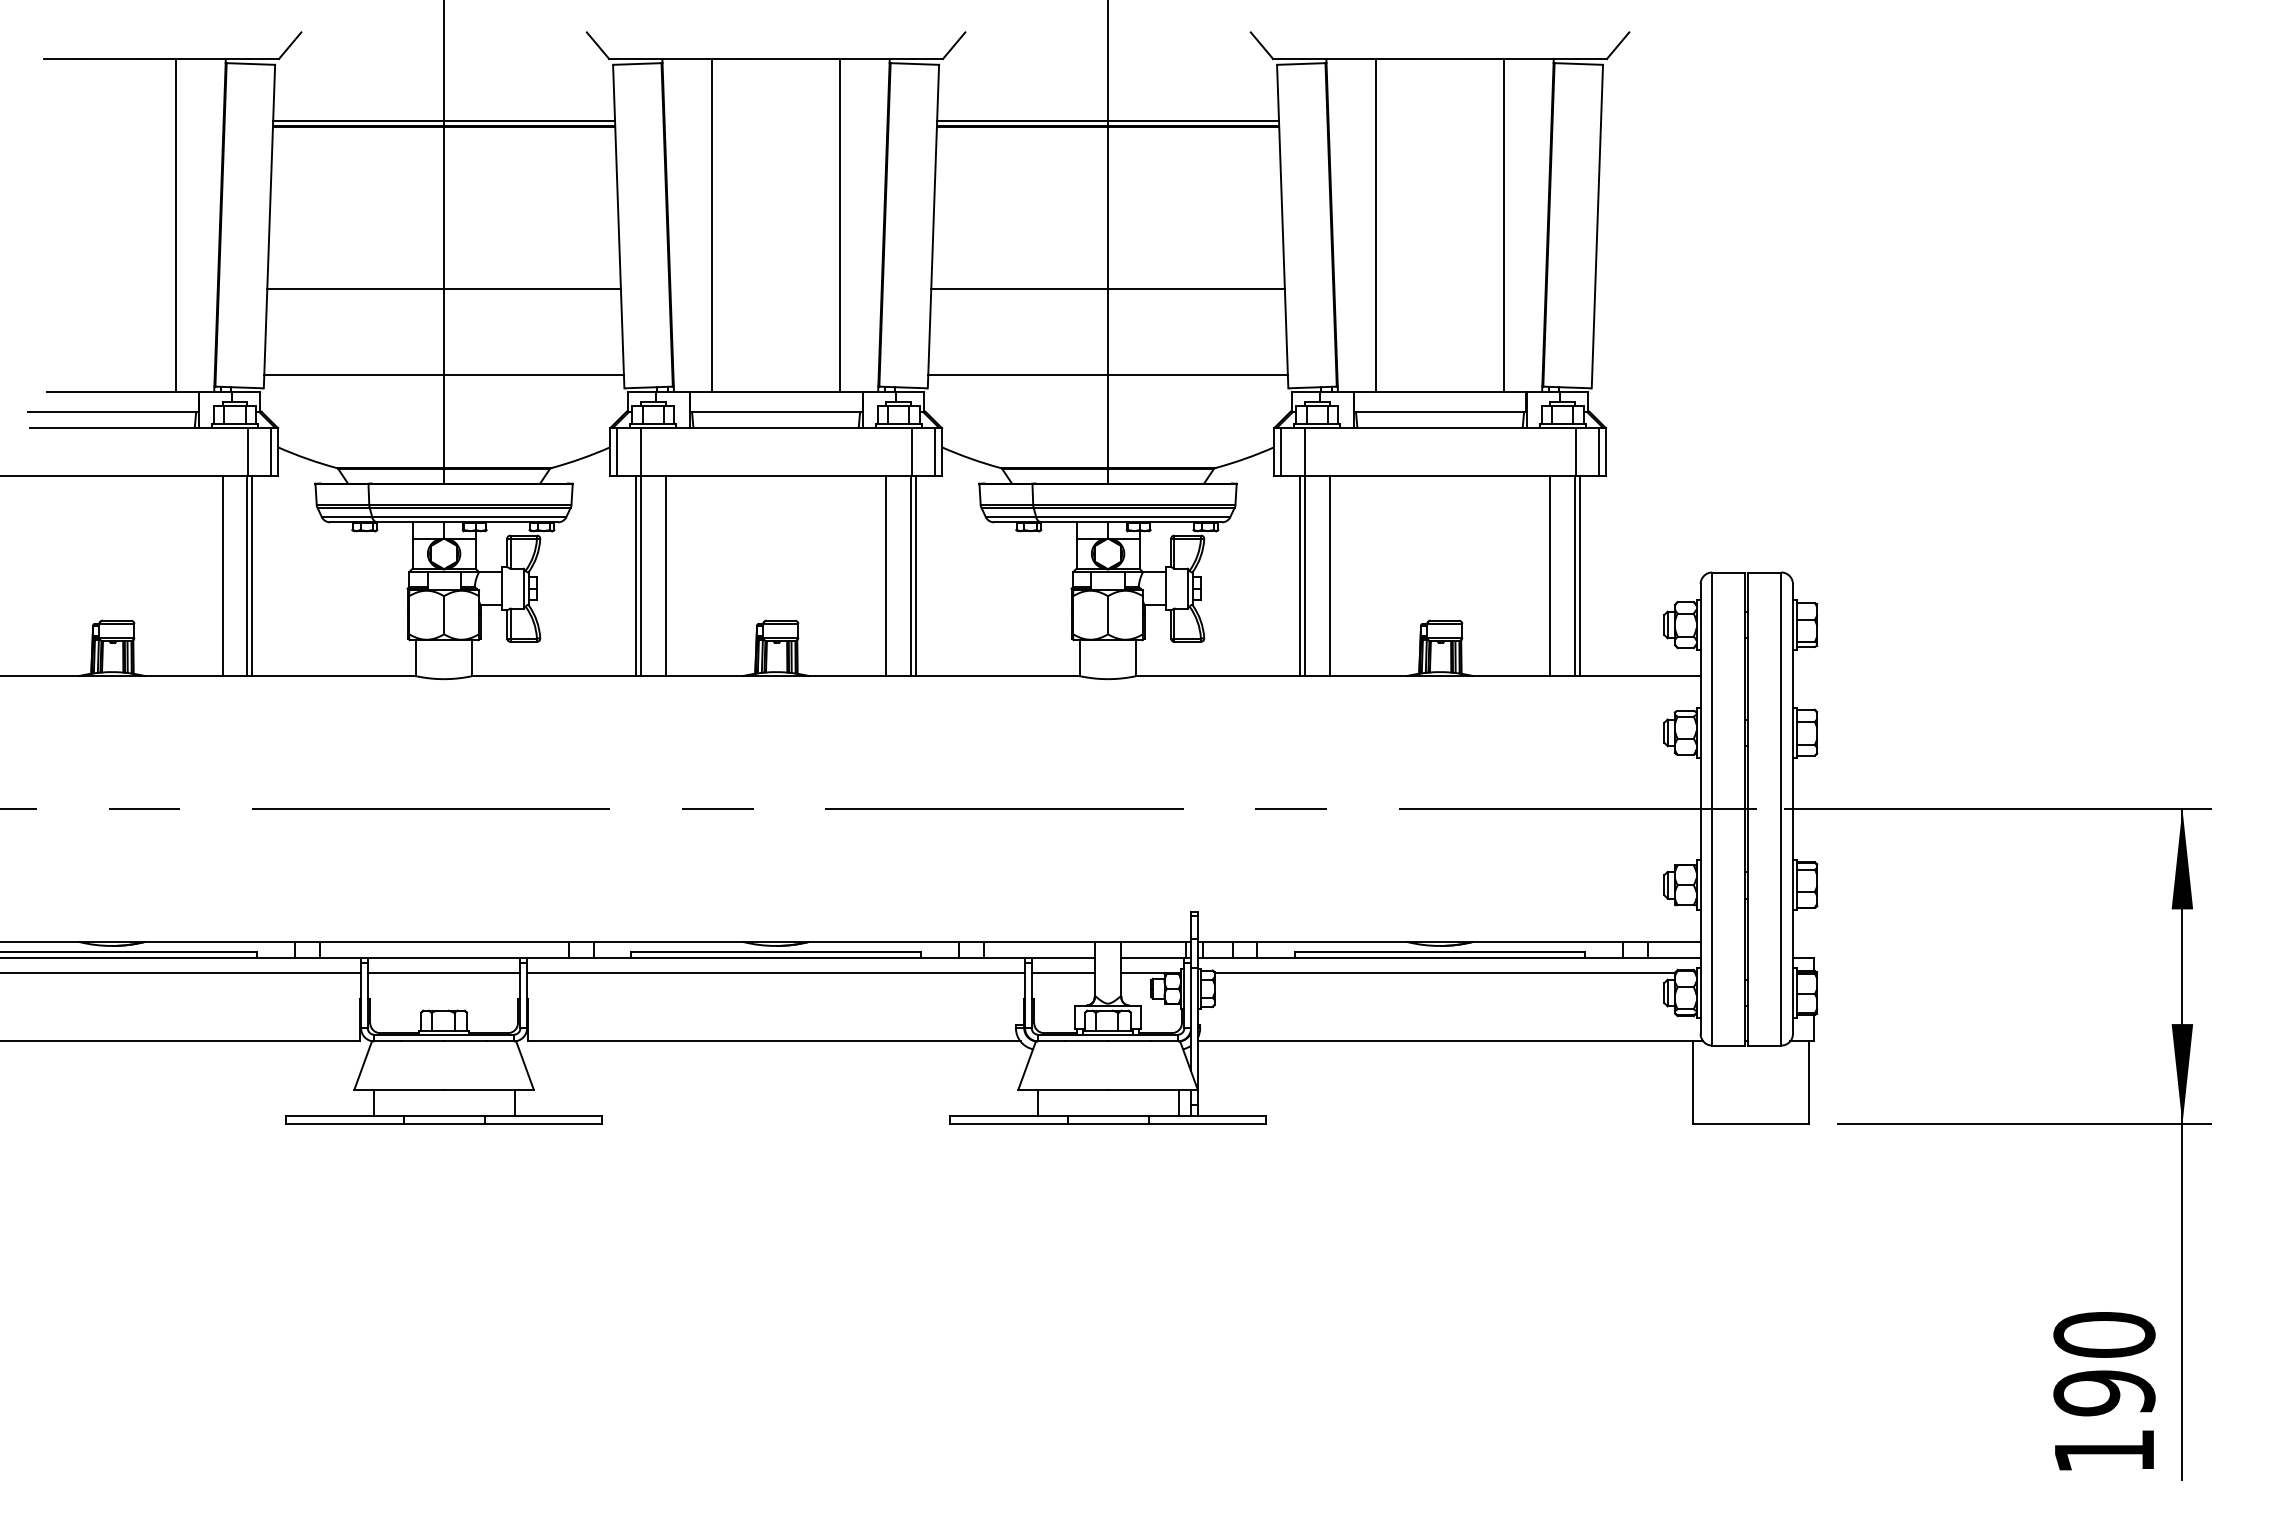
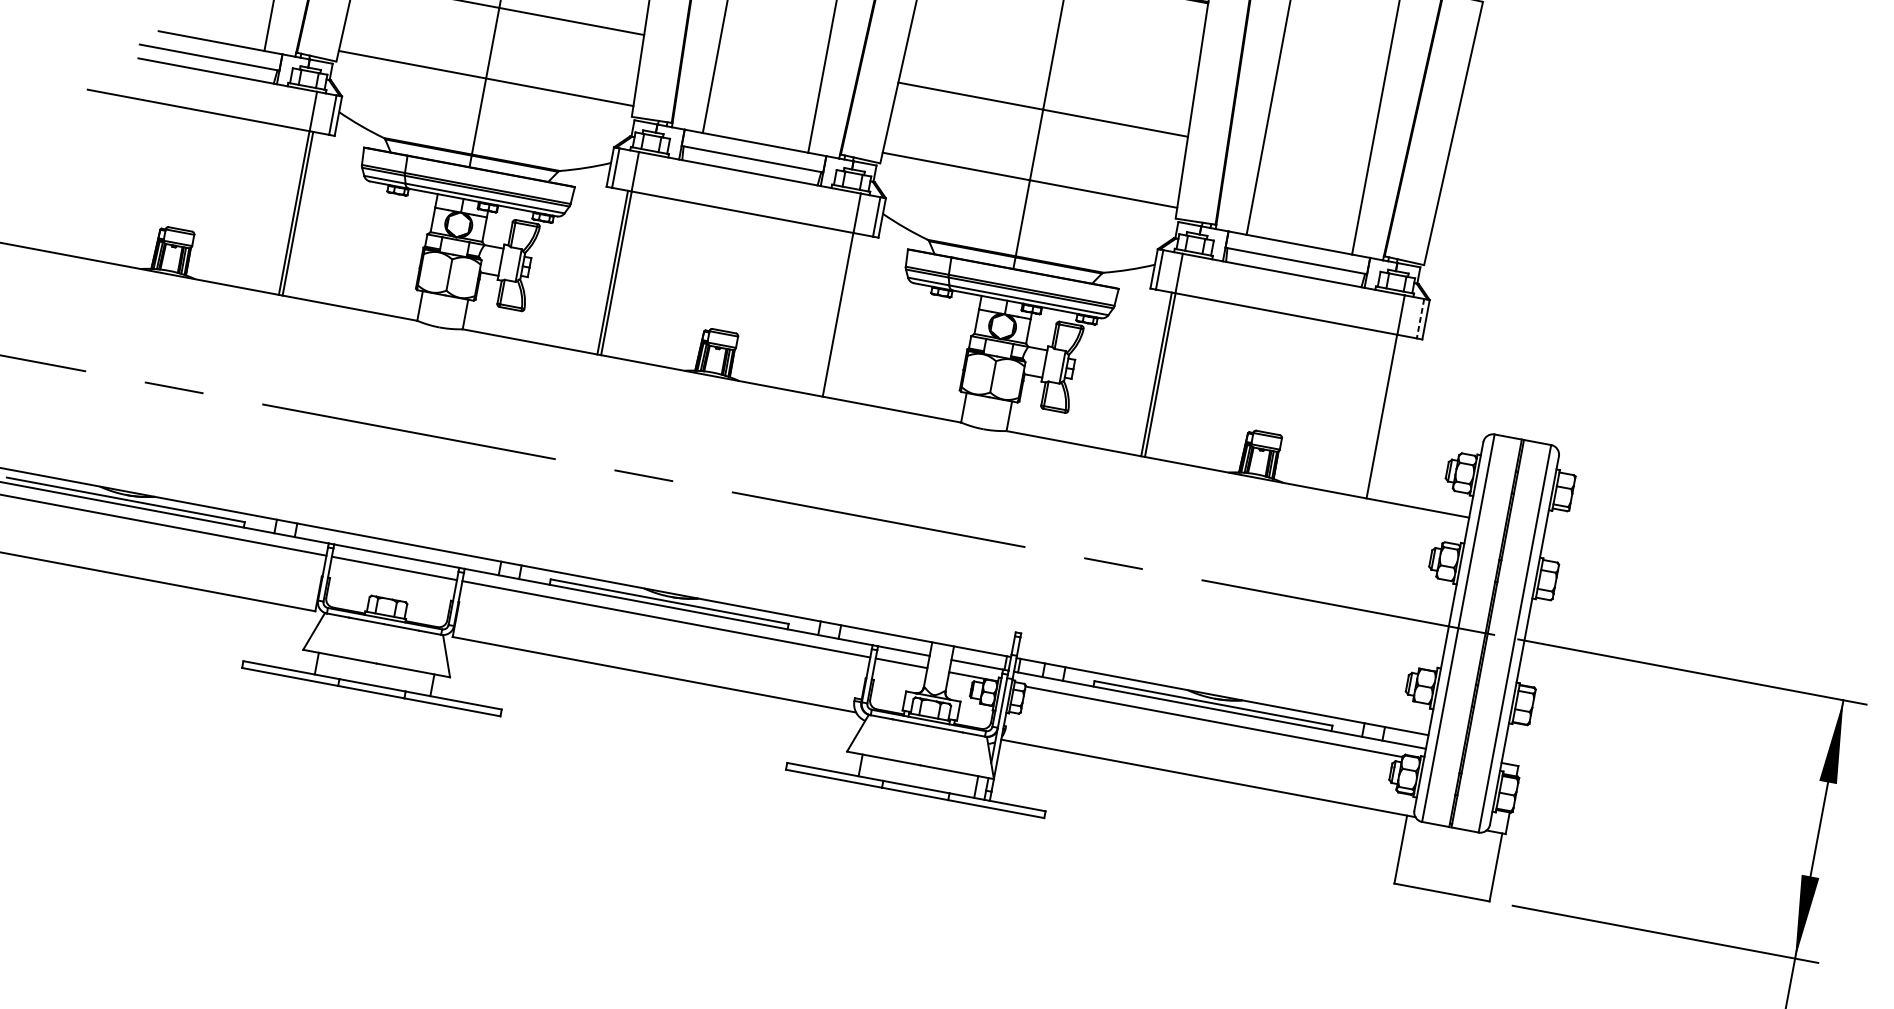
line: (1599, 452) -> (1420, 318), solid -> dashed
line: (222, 576) -> (273, 209), removed
line: (665, 576) -> (636, 277), removed
line: (886, 576) -> (817, 311), removed
line: (915, 576) -> (841, 315), removed
line: (1329, 576) -> (1180, 379), removed
line: (1550, 576) -> (1361, 412), removed
line: (1579, 576) -> (1385, 417), removed

